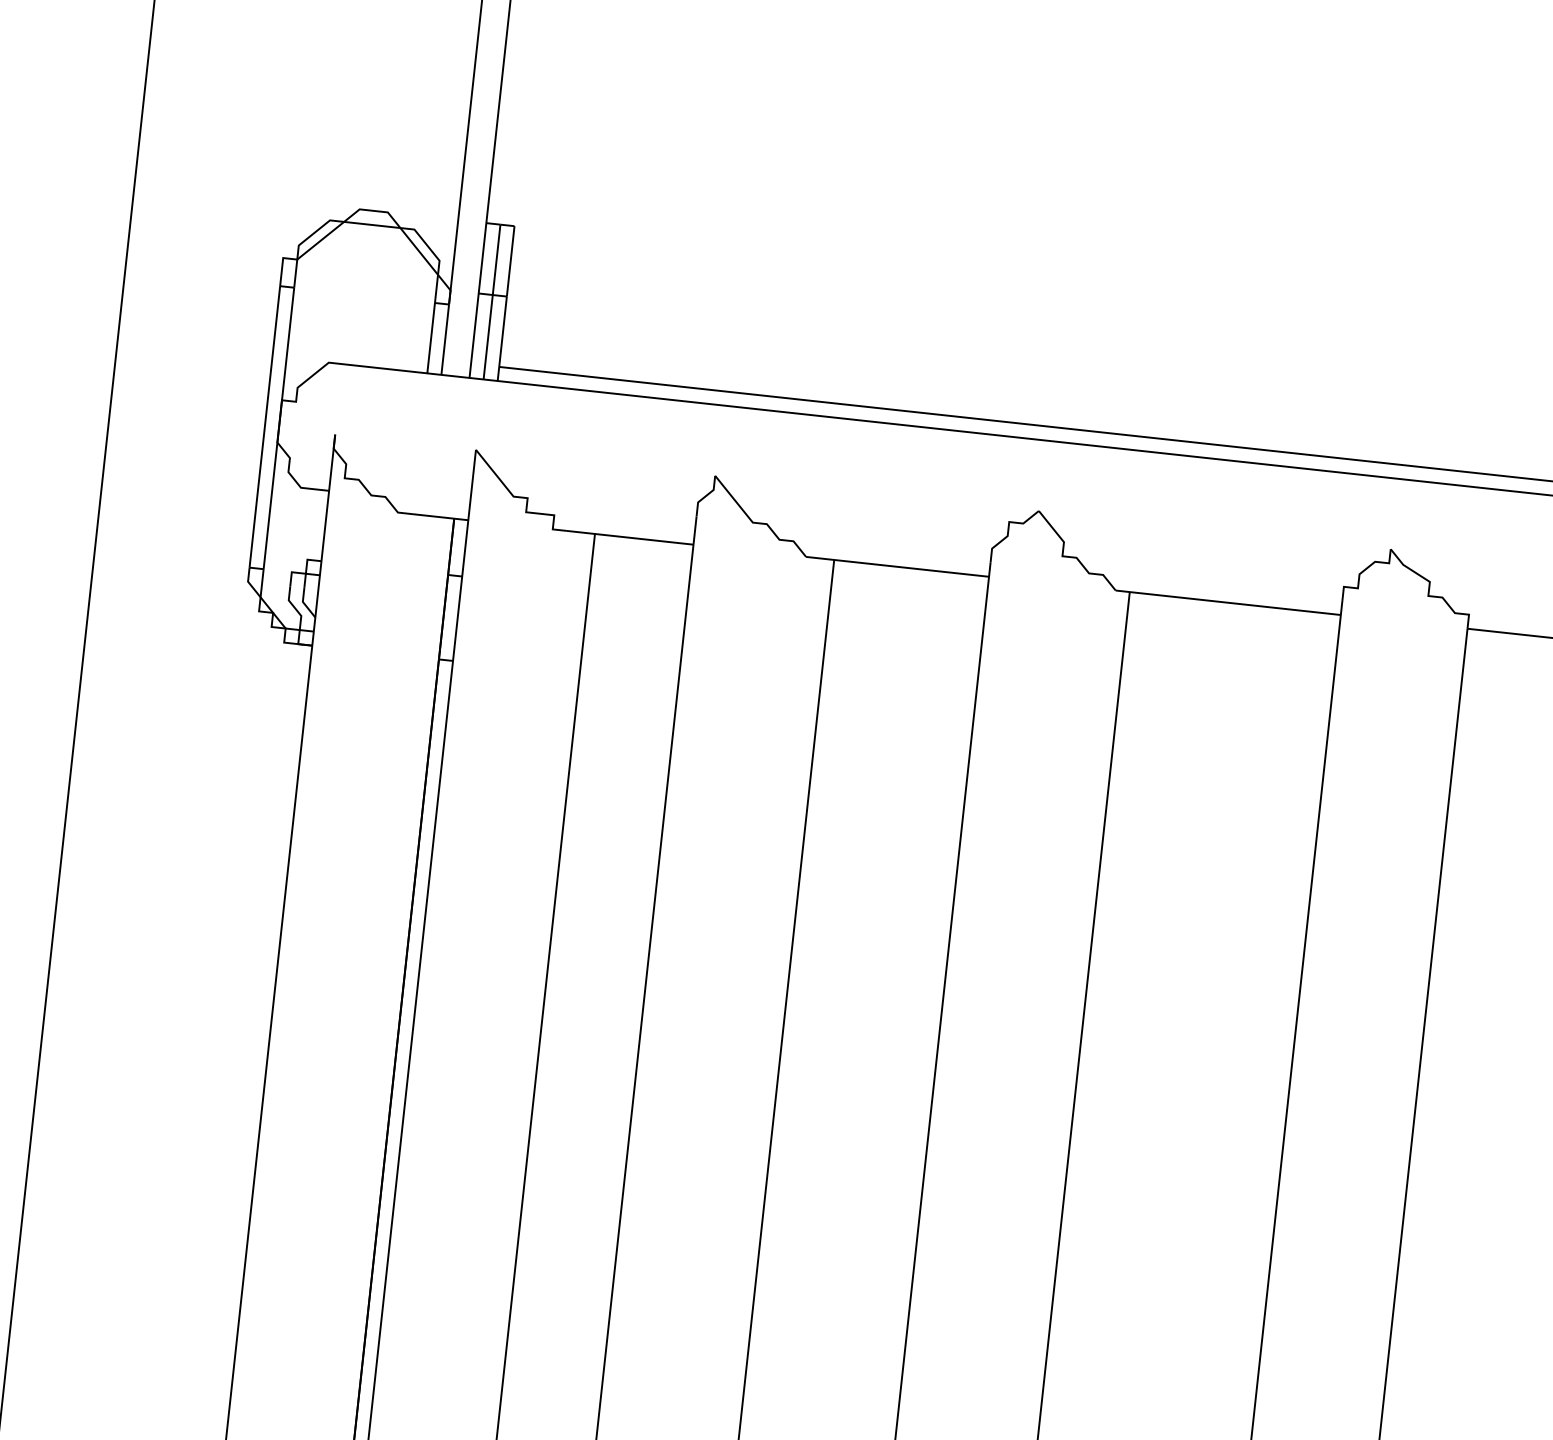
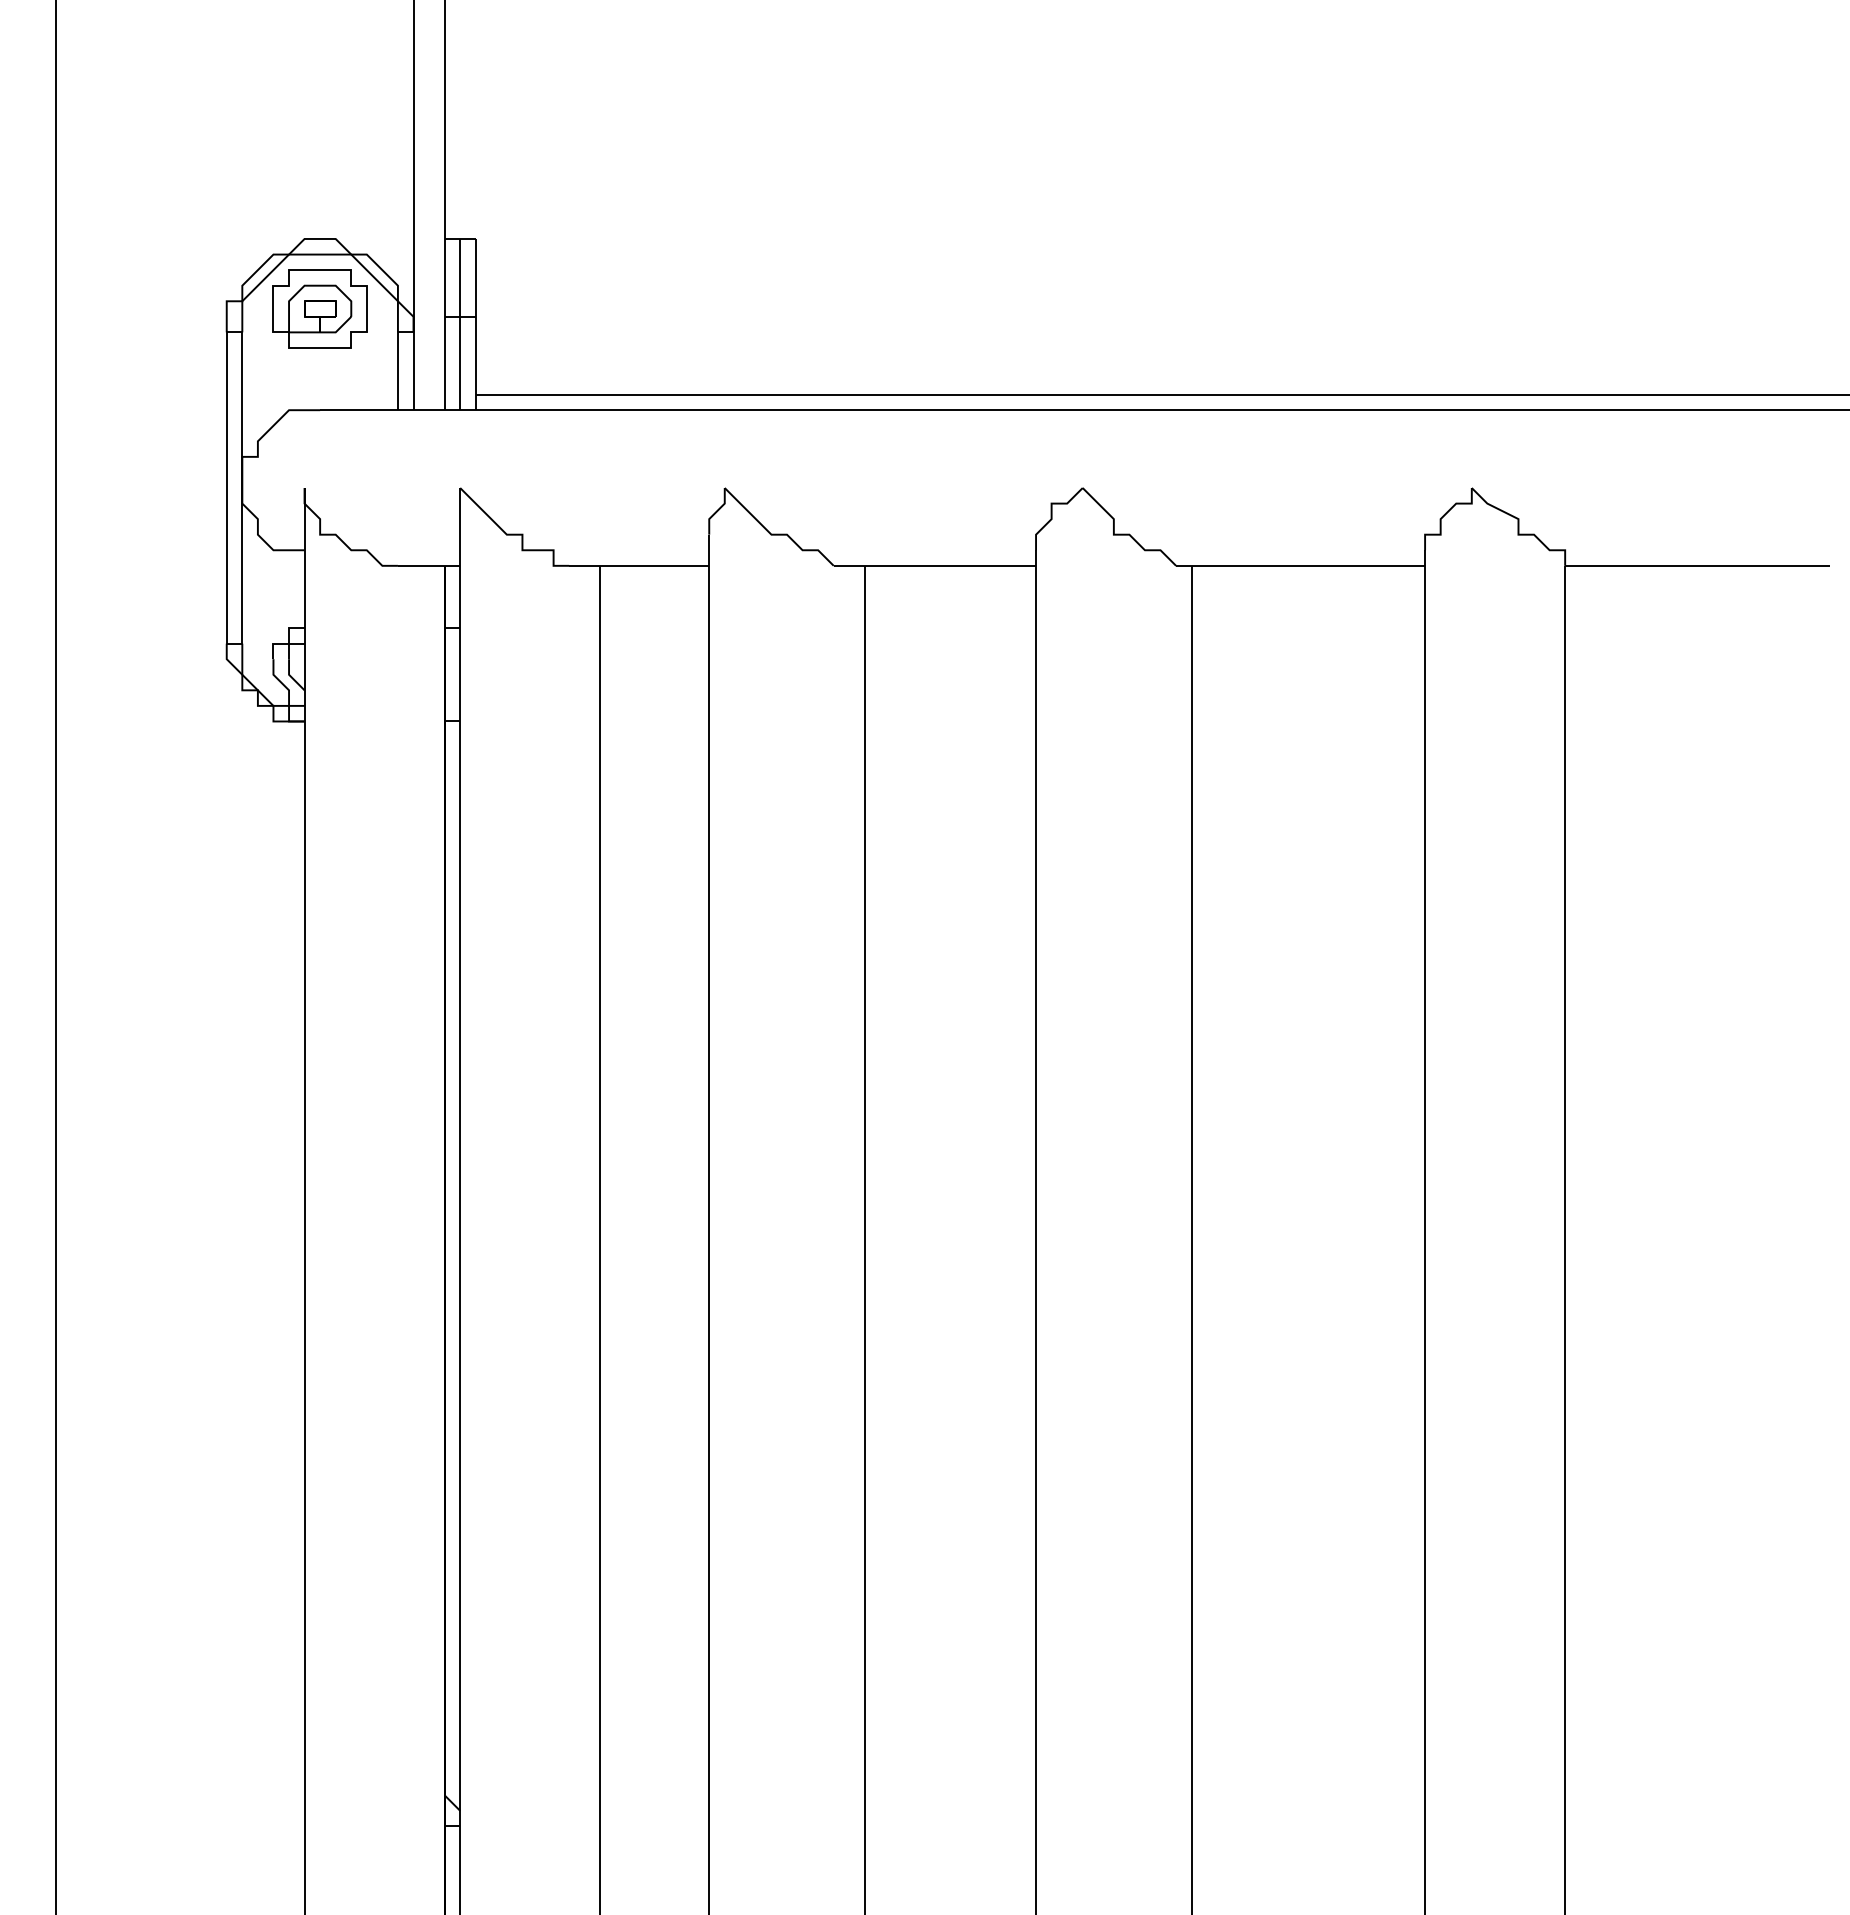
part: (366, 273) -> (319, 308), added

